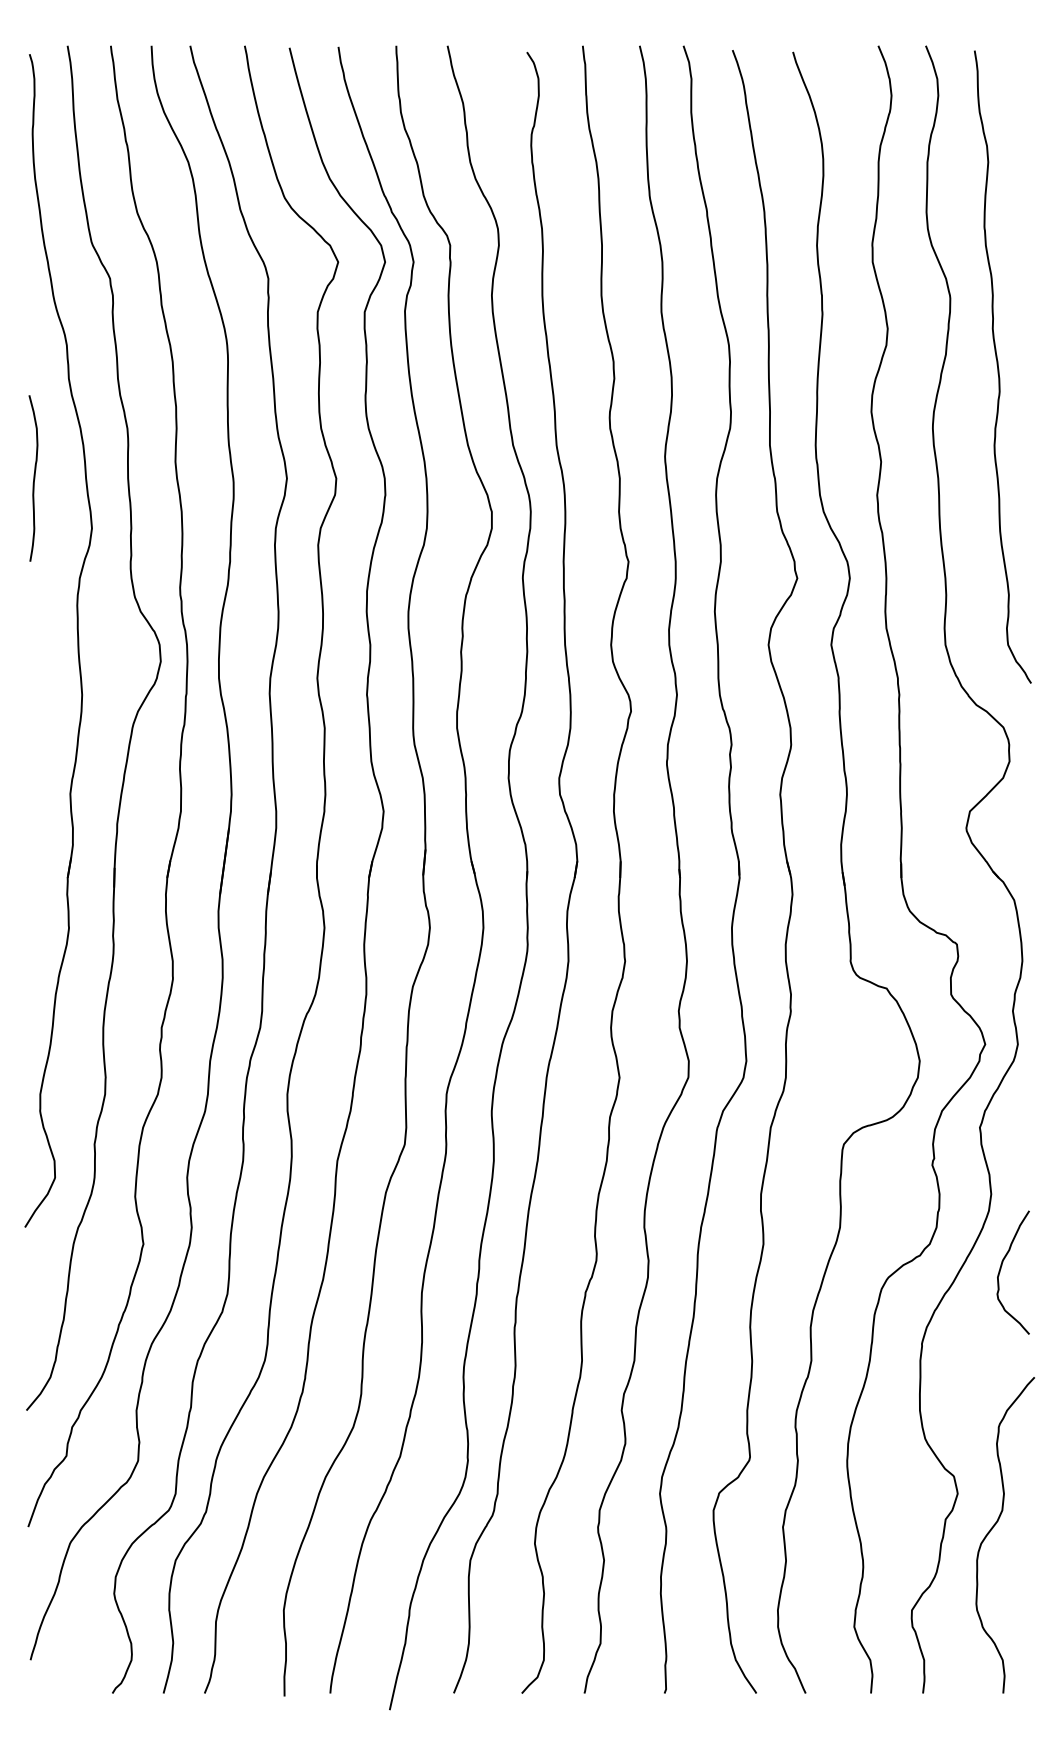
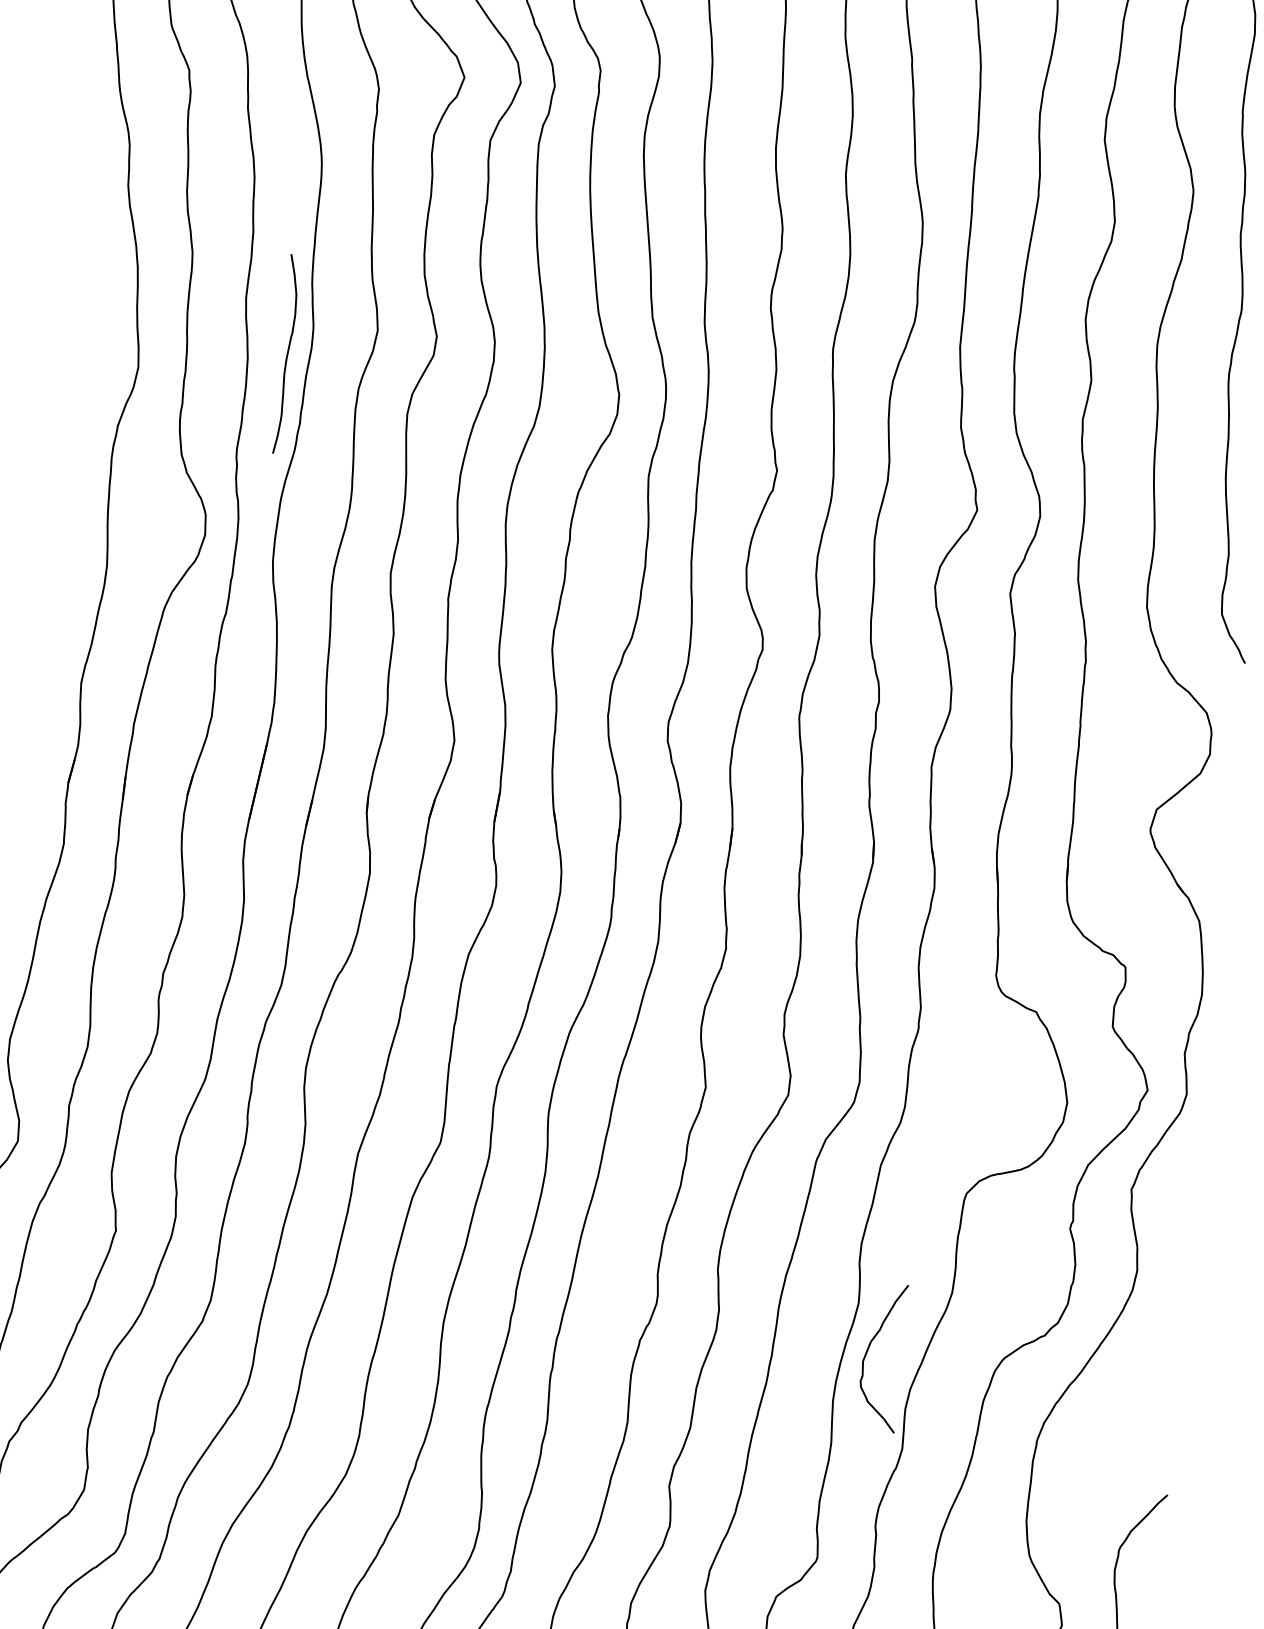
curve: (33, 478) -> (286, 354), moved
curve: (1001, 1269) -> (868, 1352), moved

